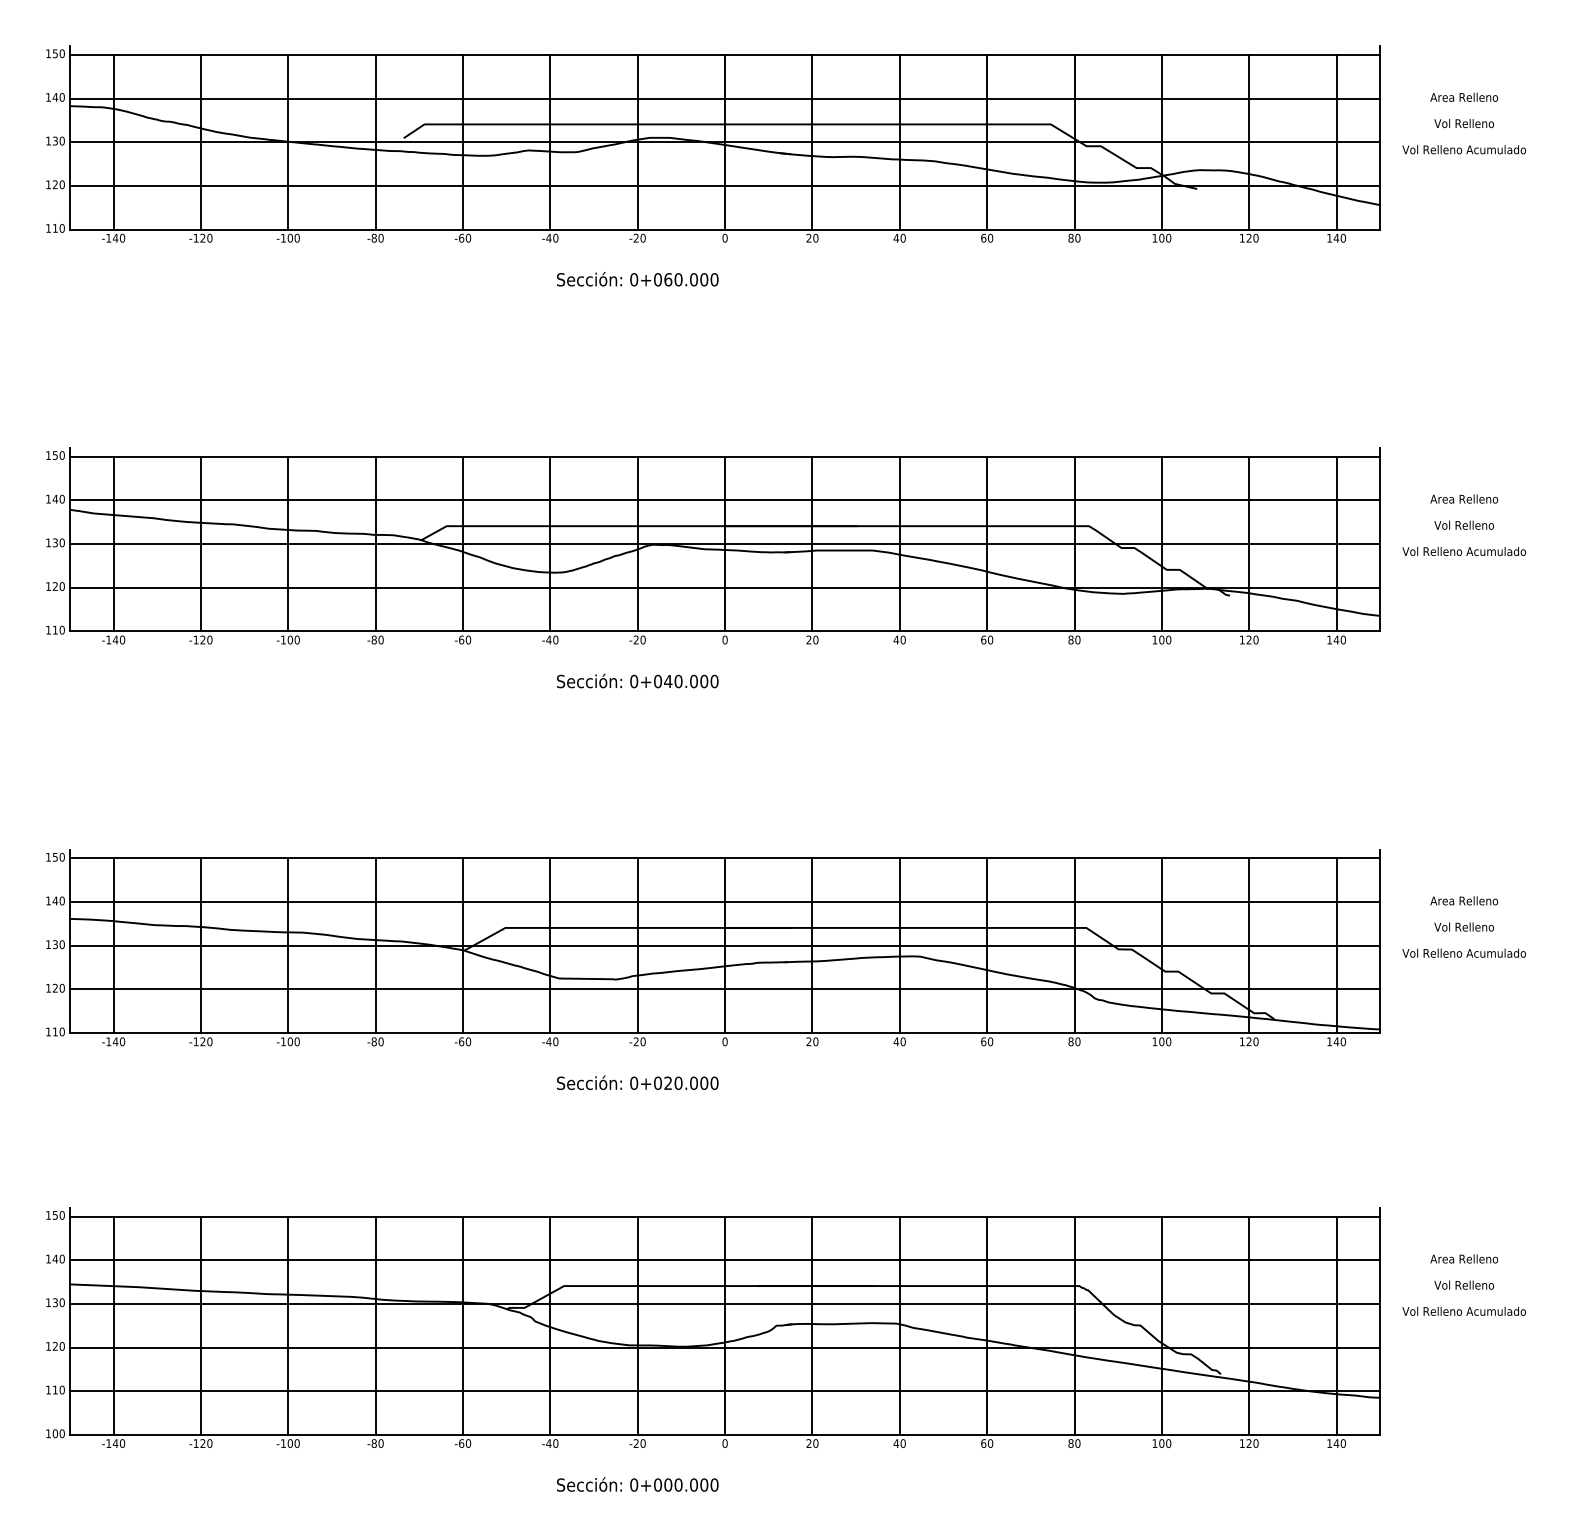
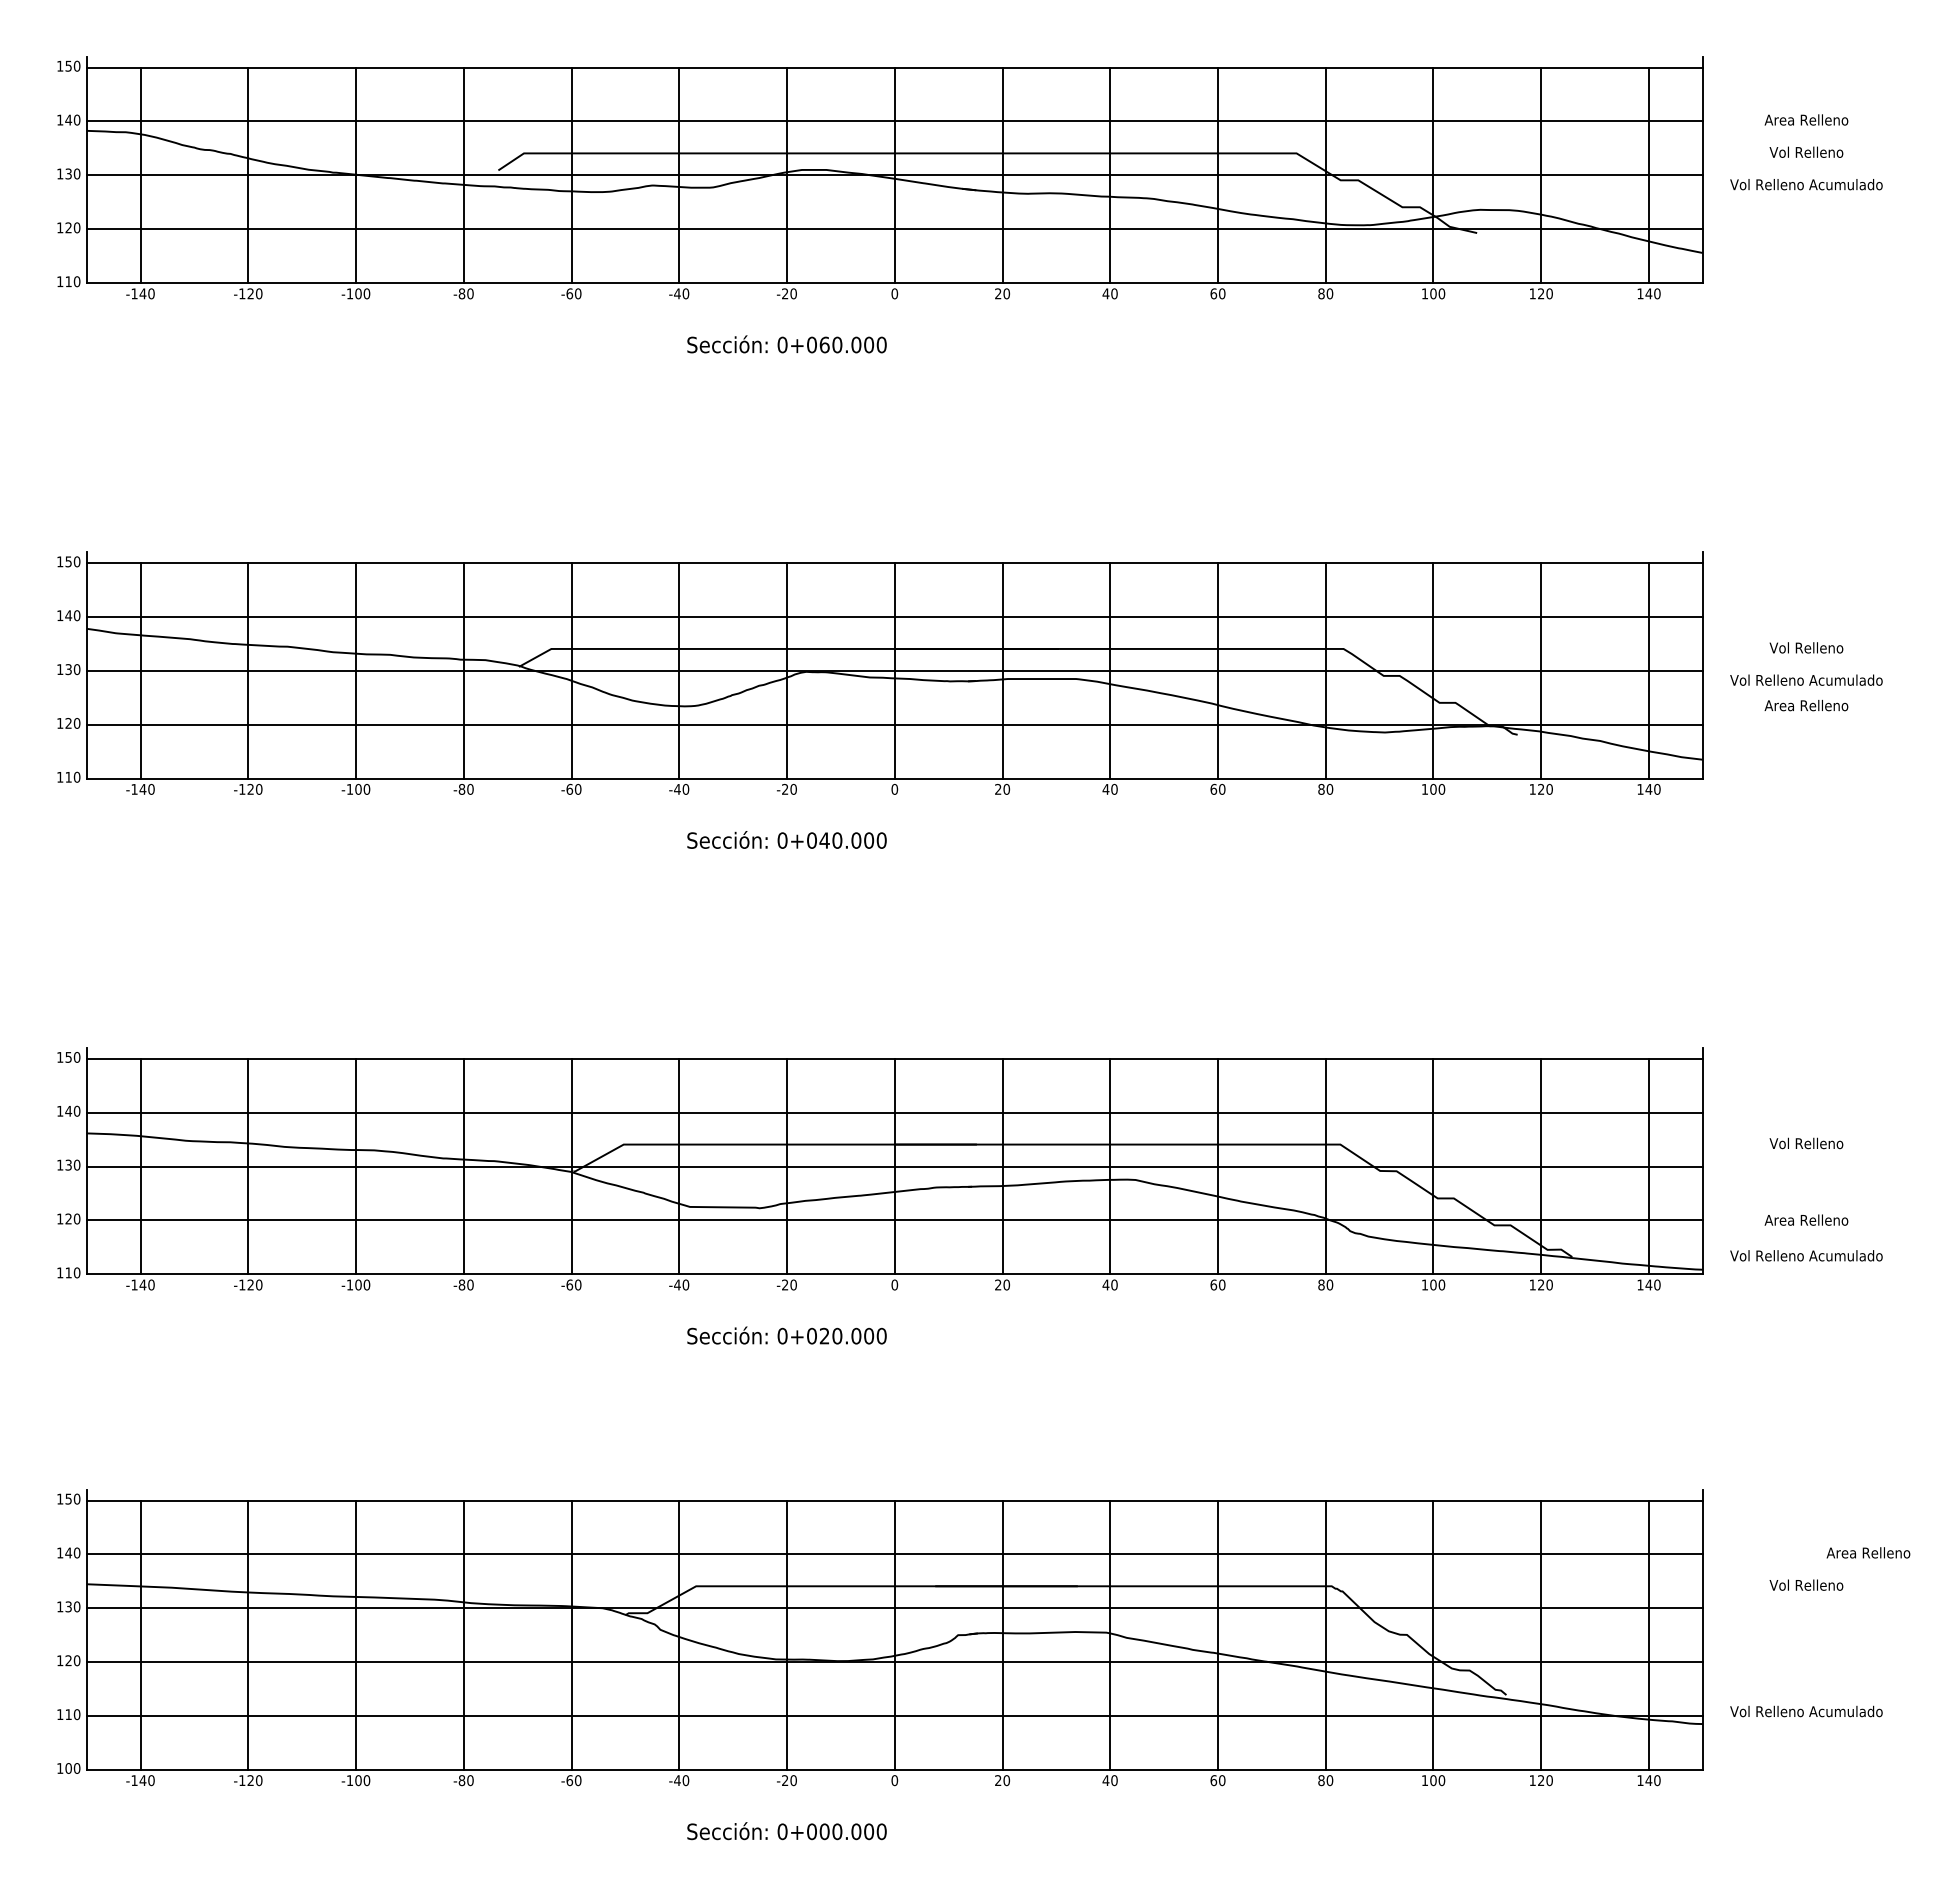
text: (1464, 499) -> (1806, 705), moved
text: (1464, 900) -> (1806, 1219), moved
text: (1464, 953) -> (1806, 1255), moved
text: (1464, 1258) -> (1868, 1552), moved
text: (1464, 1311) -> (1806, 1711), moved

